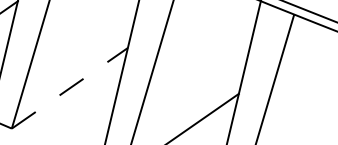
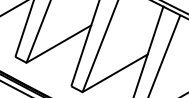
line: (70, 87) -> (59, 43), dashed -> solid

